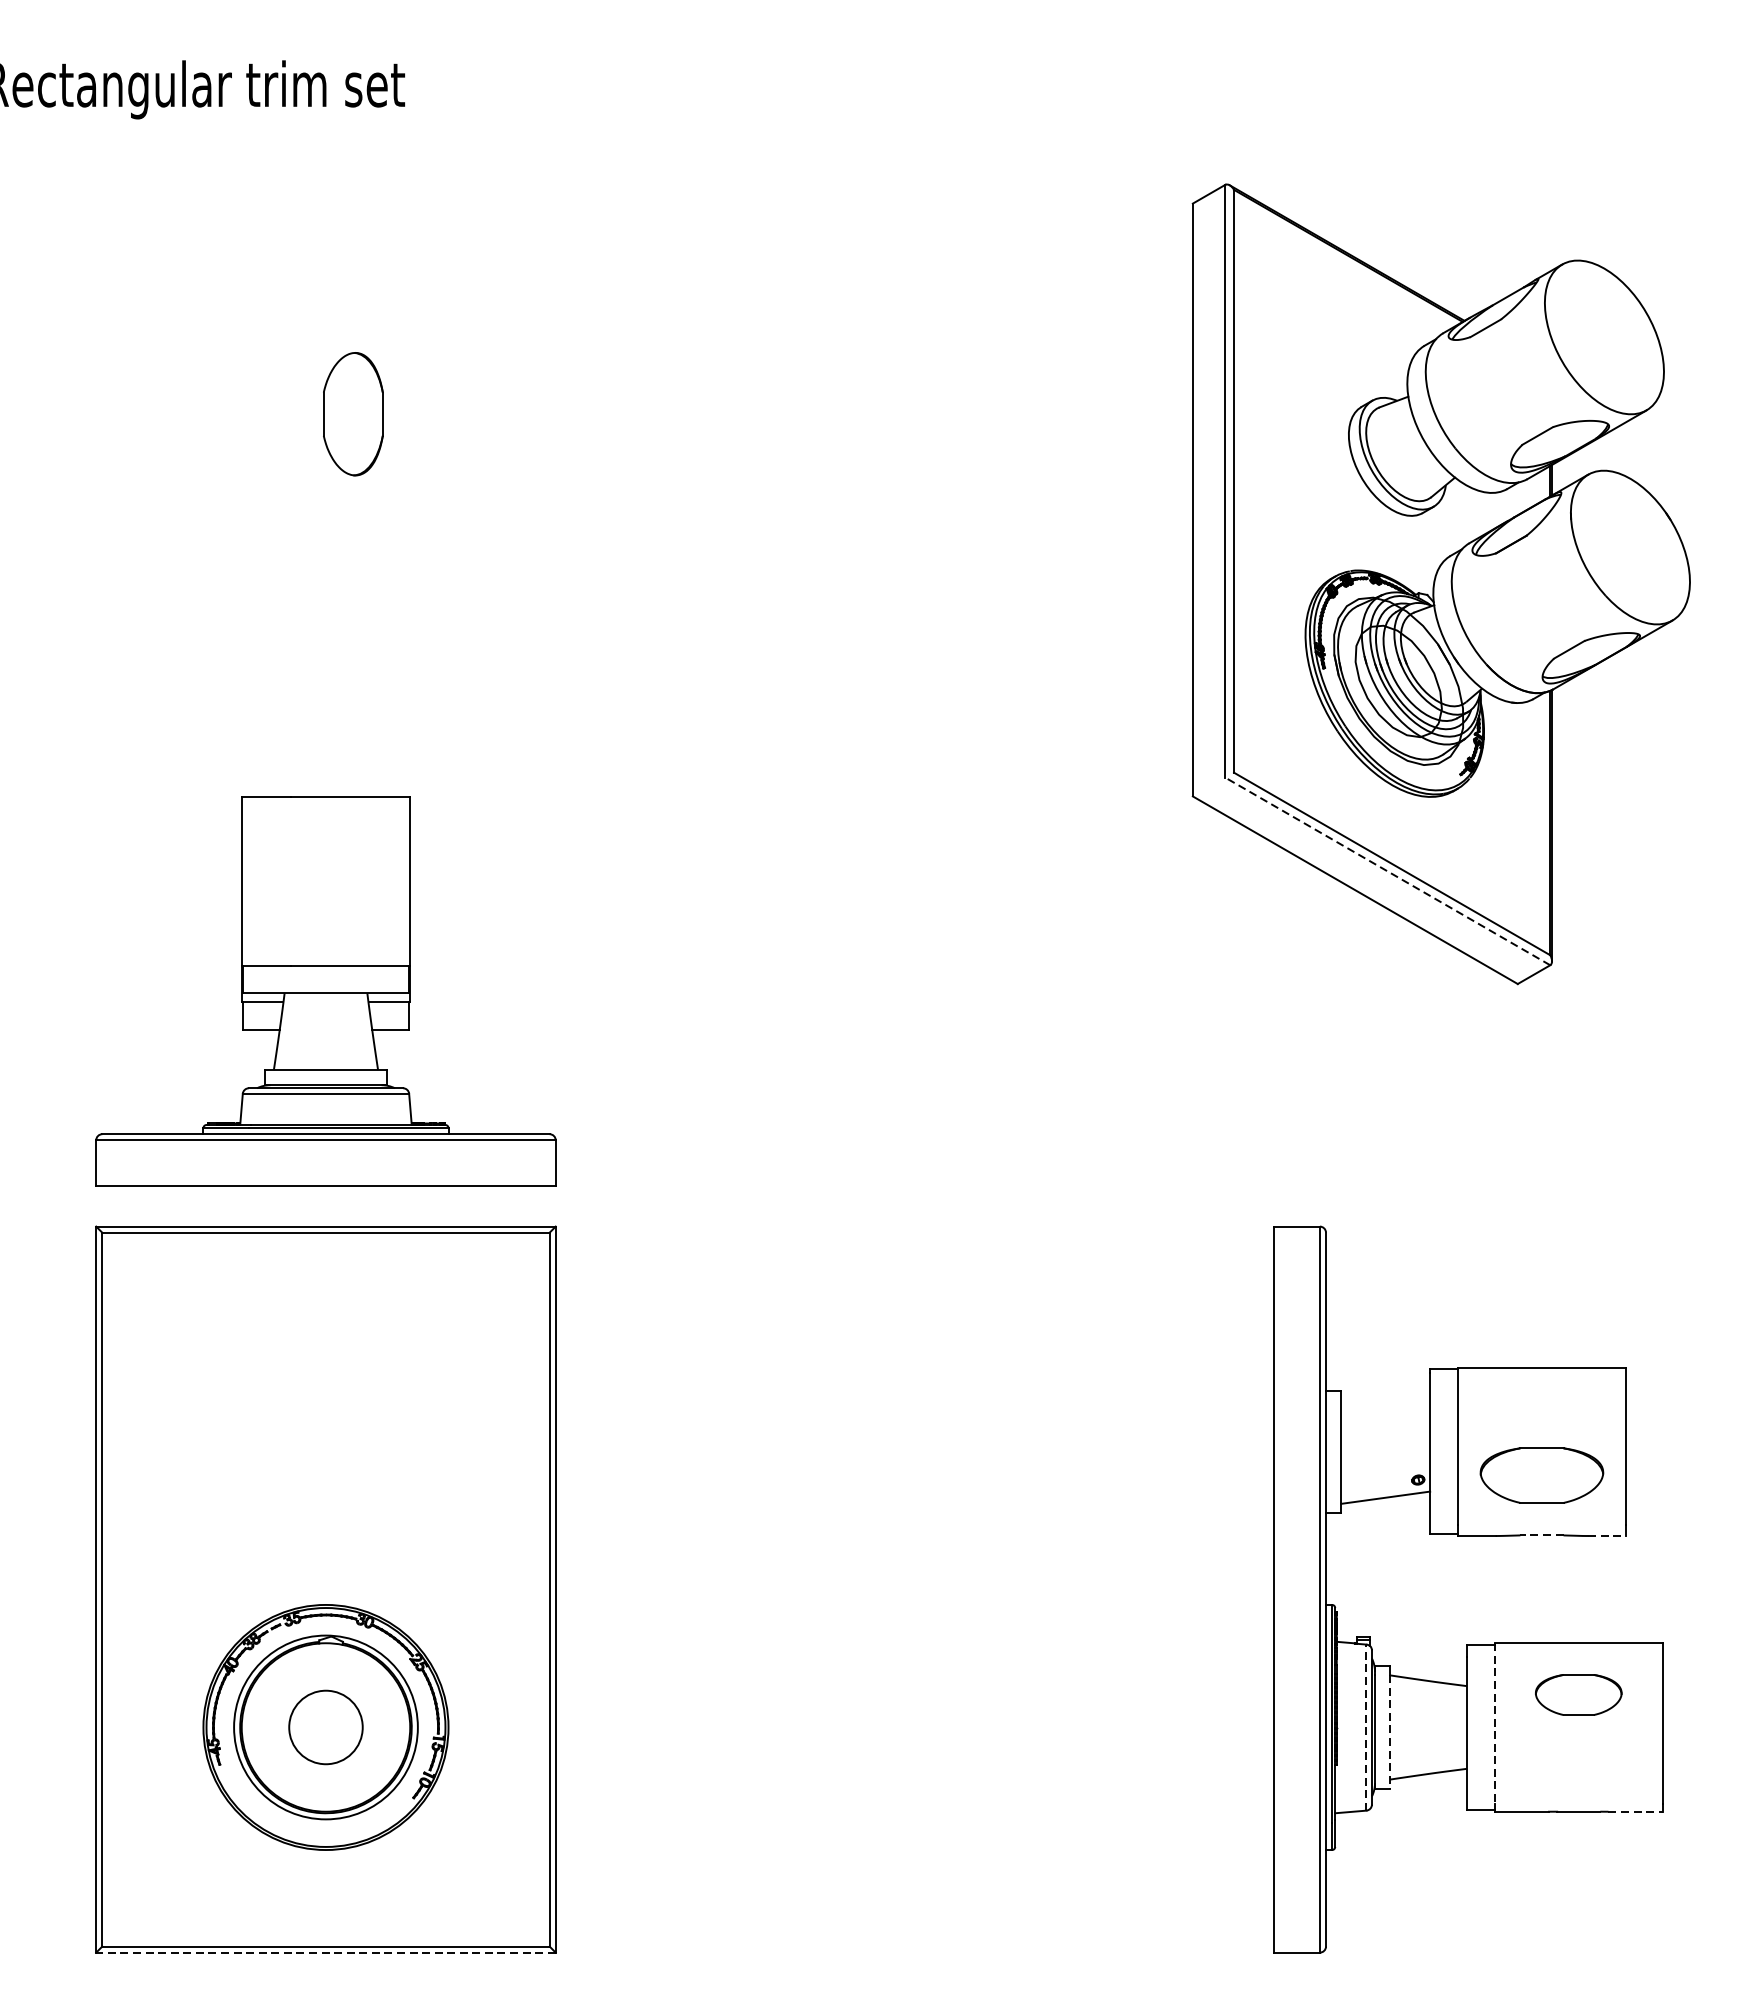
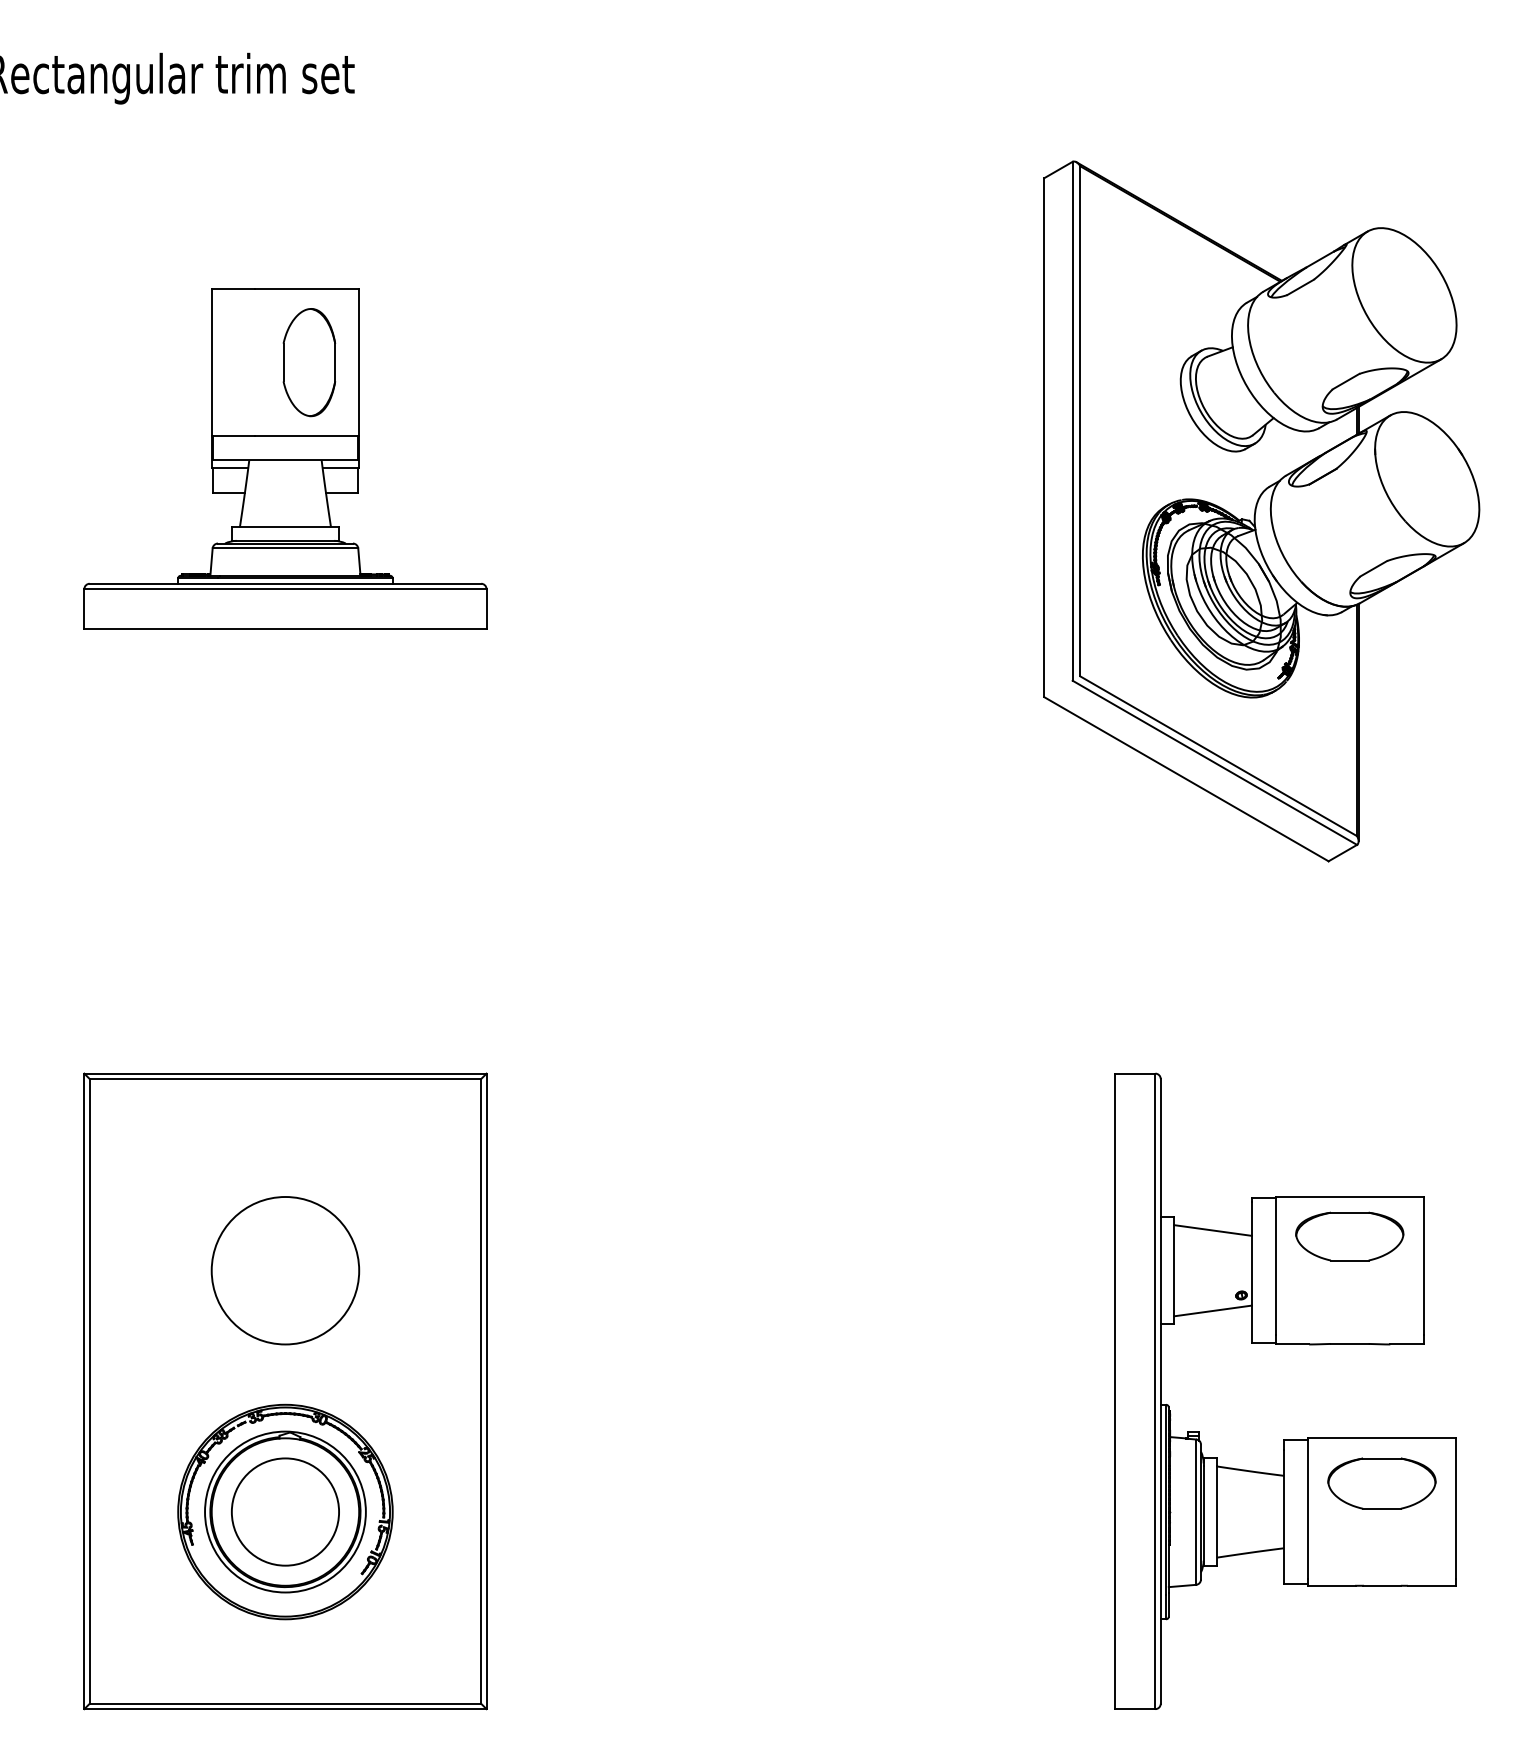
line: (1387, 871) -> (1214, 762), dashed -> solid
part: (326, 991) -> (285, 458), moved
line: (1385, 1405) -> (1212, 1230), added
circle: (326, 1451) -> (285, 1270), added
part: (1541, 1475) -> (1349, 1236), moved
line: (1541, 1534) -> (1349, 1343), dashed -> solid
line: (1606, 1536) -> (1406, 1344), dashed -> solid
part: (1578, 1694) -> (1381, 1483), size x1.43
line: (1494, 1724) -> (1308, 1509), dashed -> solid
circle: (326, 1726) -> (285, 1511), size x1.67
line: (1366, 1727) -> (1196, 1512), dashed -> solid
line: (1390, 1732) -> (1217, 1516), dashed -> solid
line: (1635, 1811) -> (1431, 1585), dashed -> solid
line: (324, 1953) -> (284, 1709), dashed -> solid

